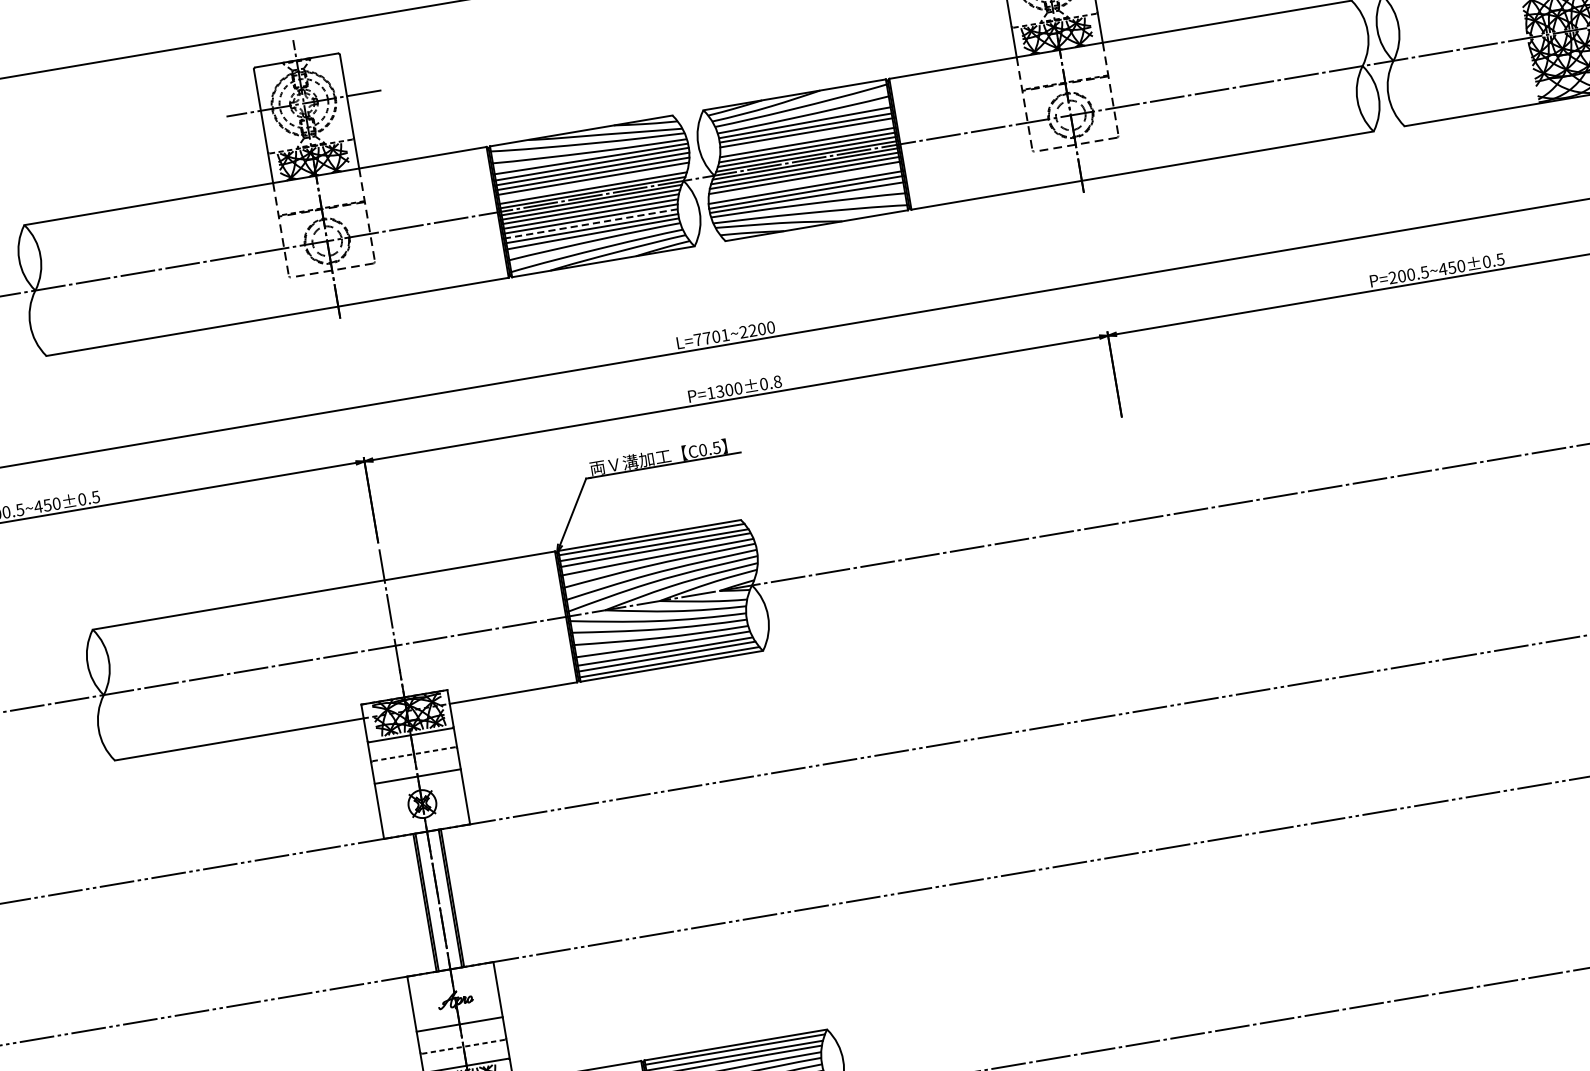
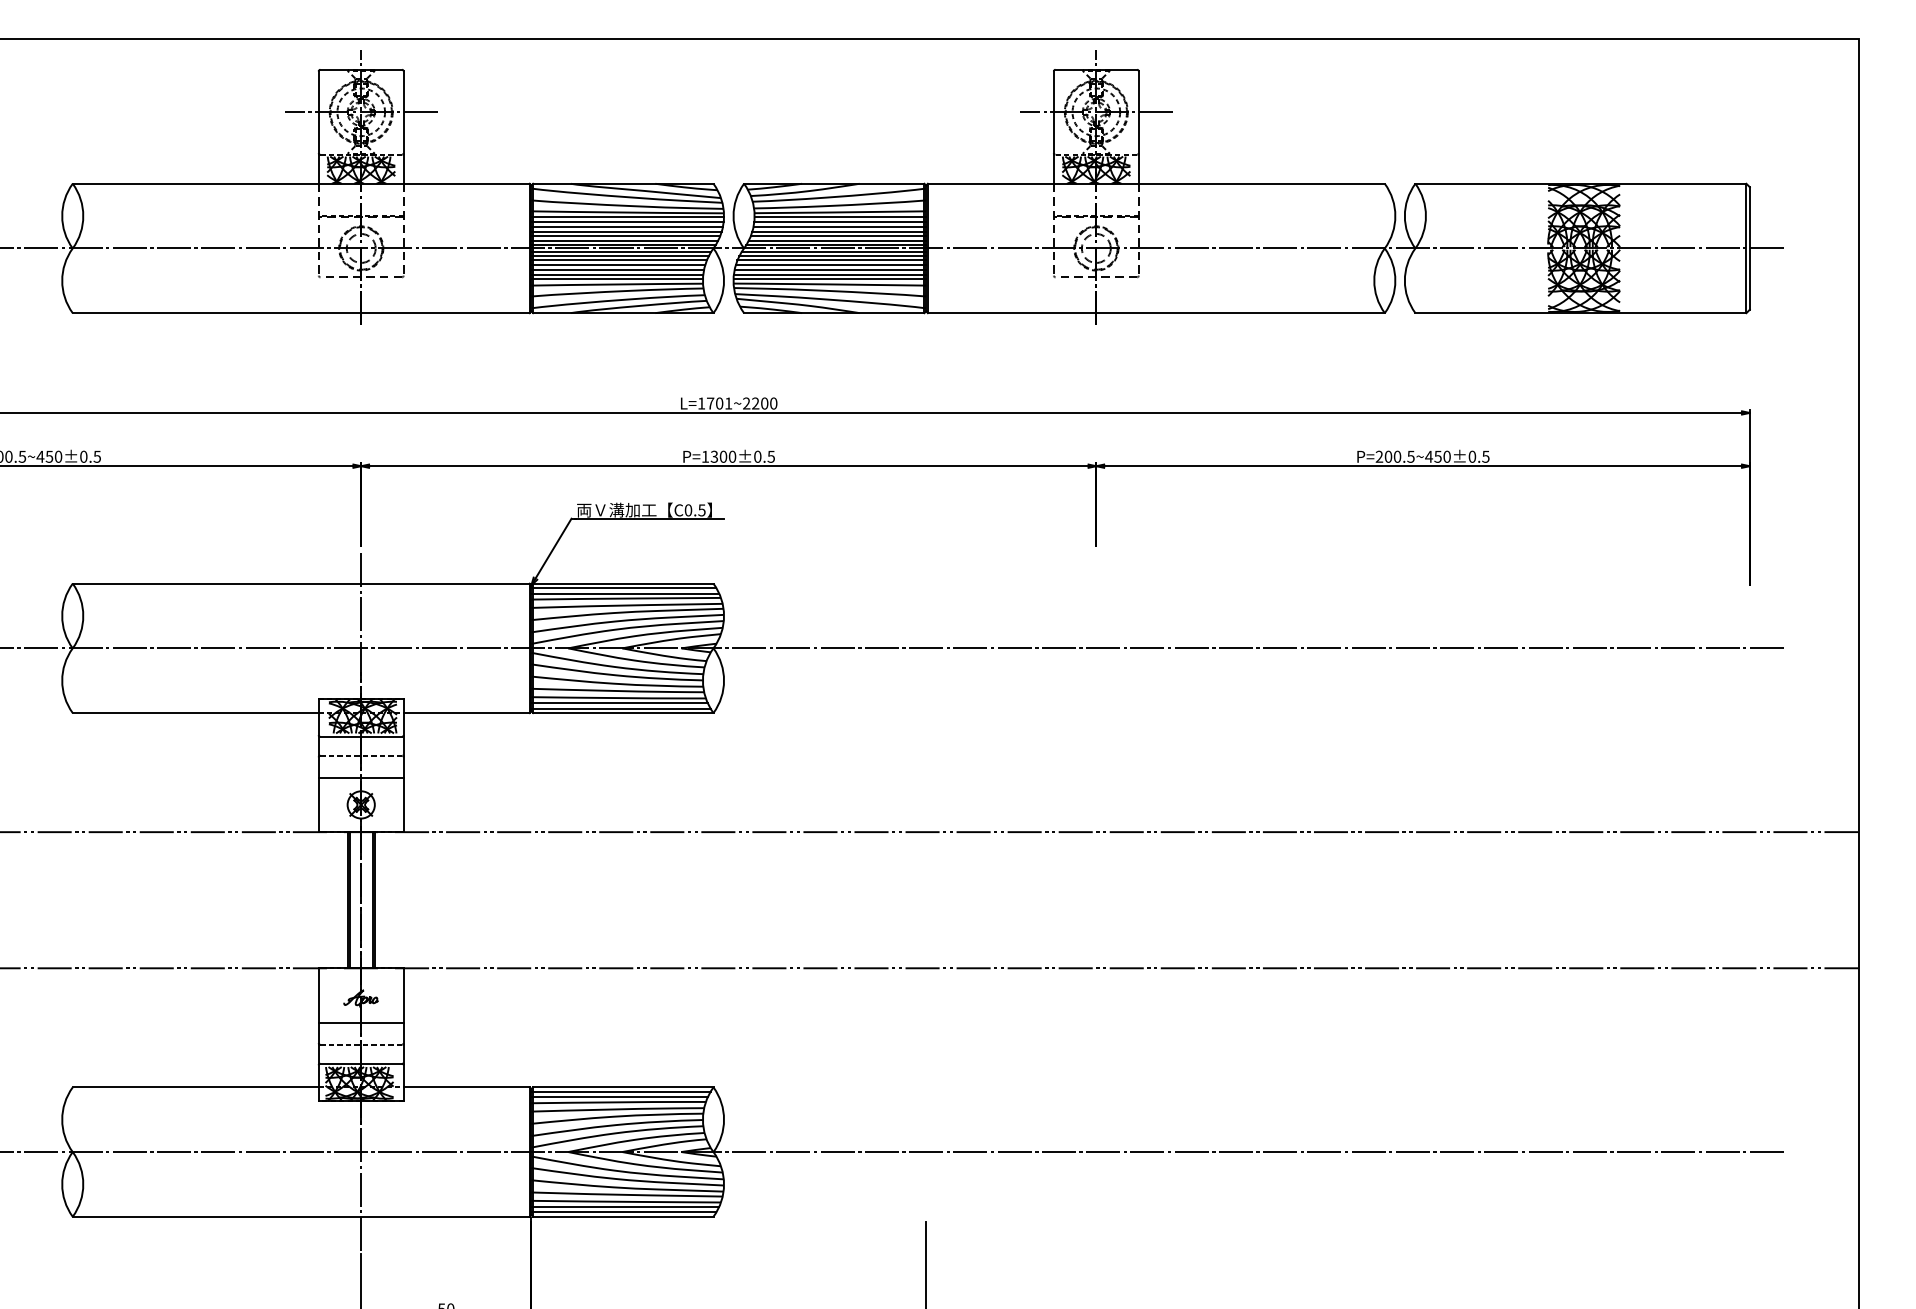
line: (807, 137) -> (839, 226), added
line: (805, 182) -> (830, 269), added
line: (592, 183) -> (625, 236), added
line: (590, 223) -> (617, 274), dashed -> solid
text: (697, 339) -> (701, 403), L=7701~2200 -> L=1701~2200
text: (776, 381) -> (770, 456), P=1300±0.8 -> P=1300±0.5

